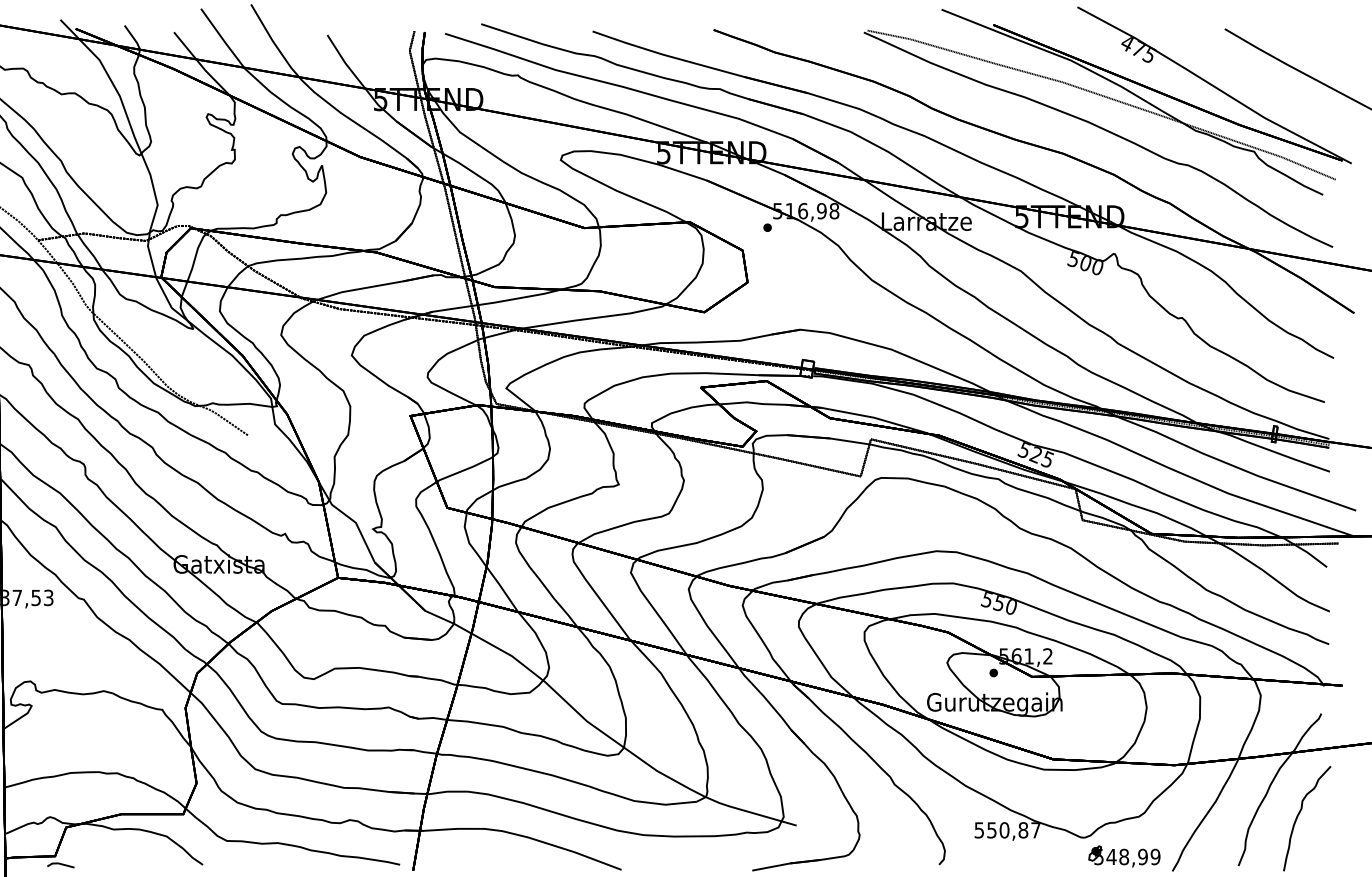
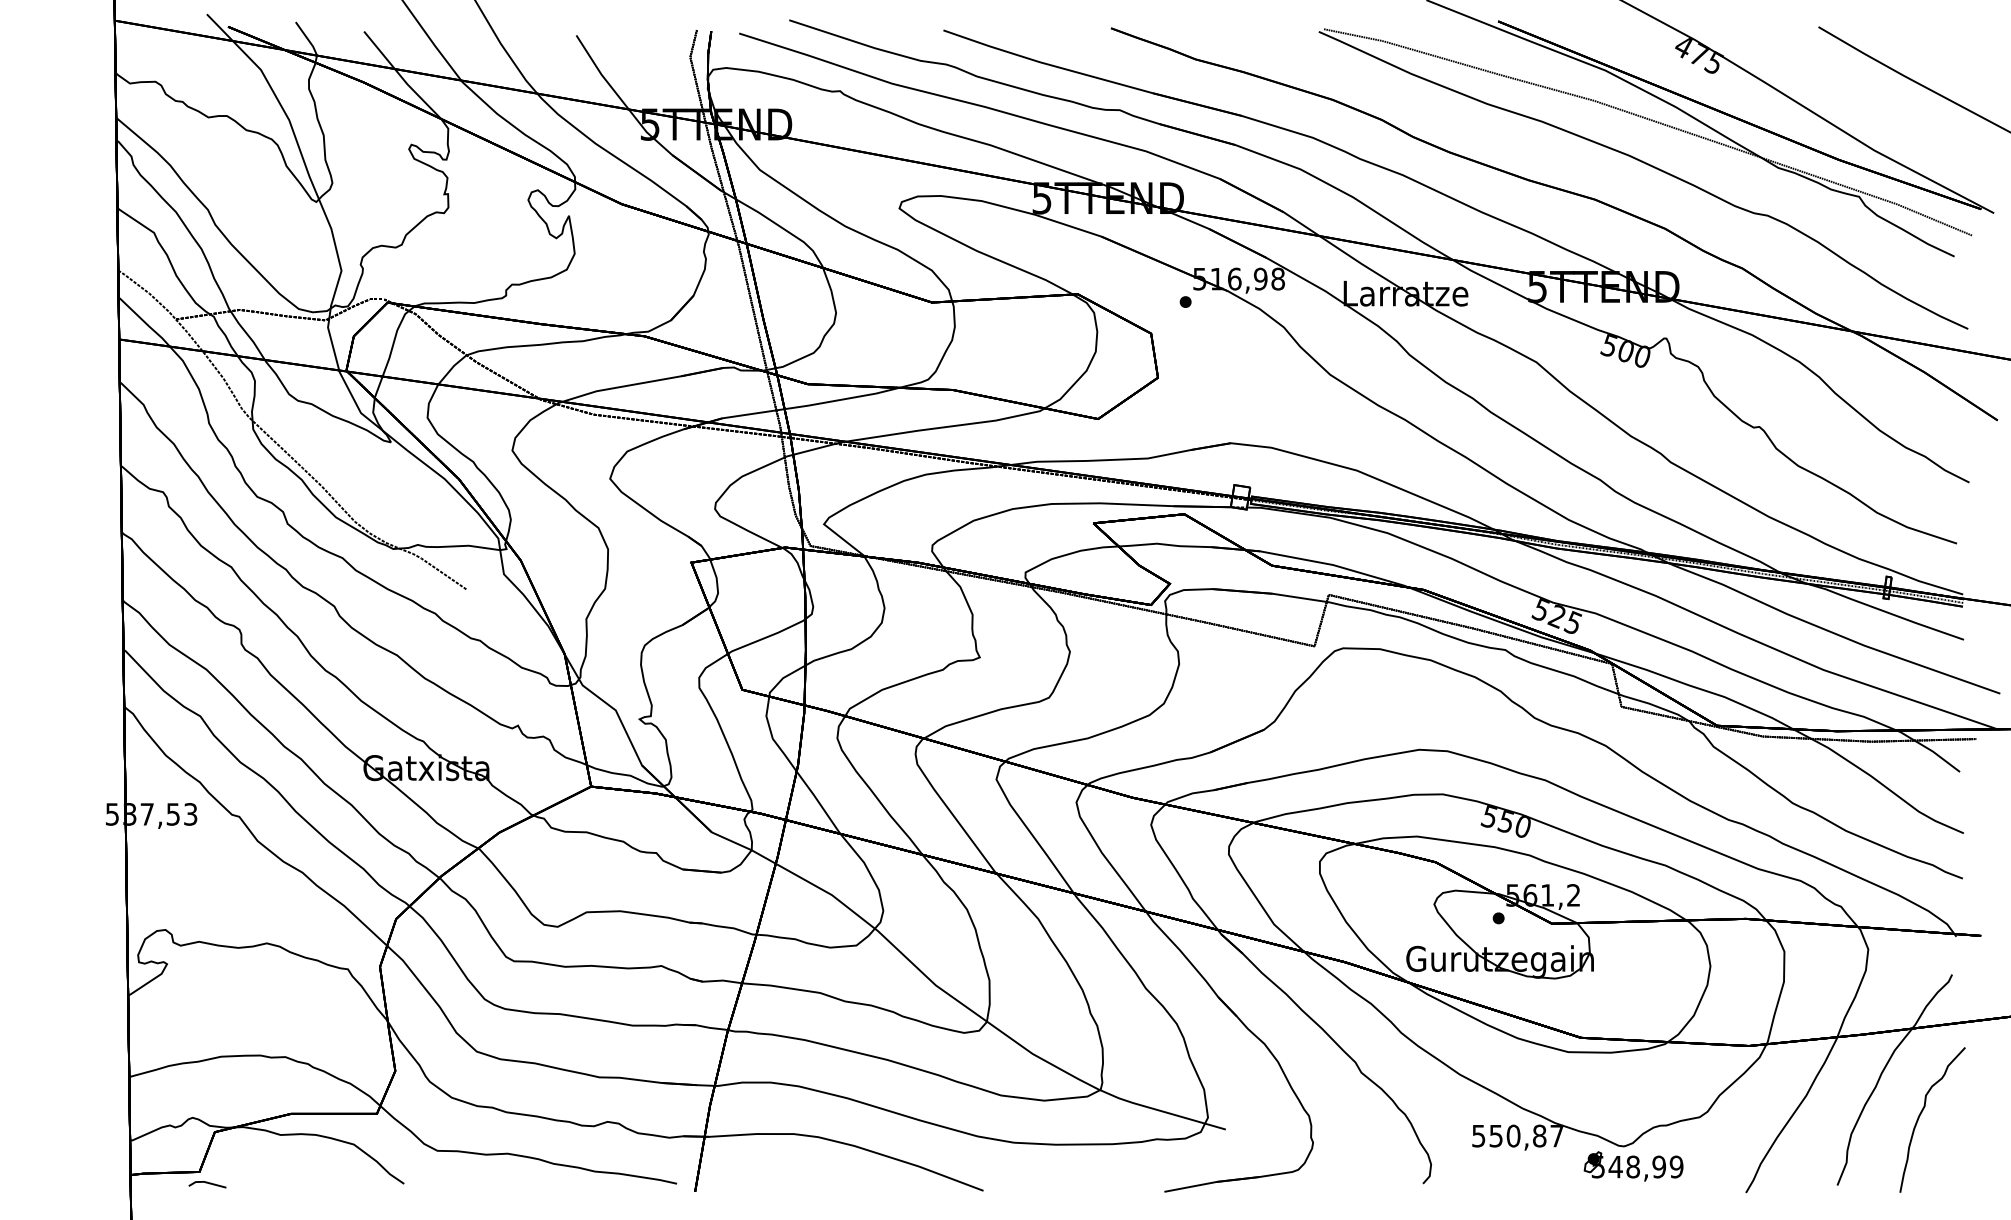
part: (1124, 856) -> (1633, 1166), moved

